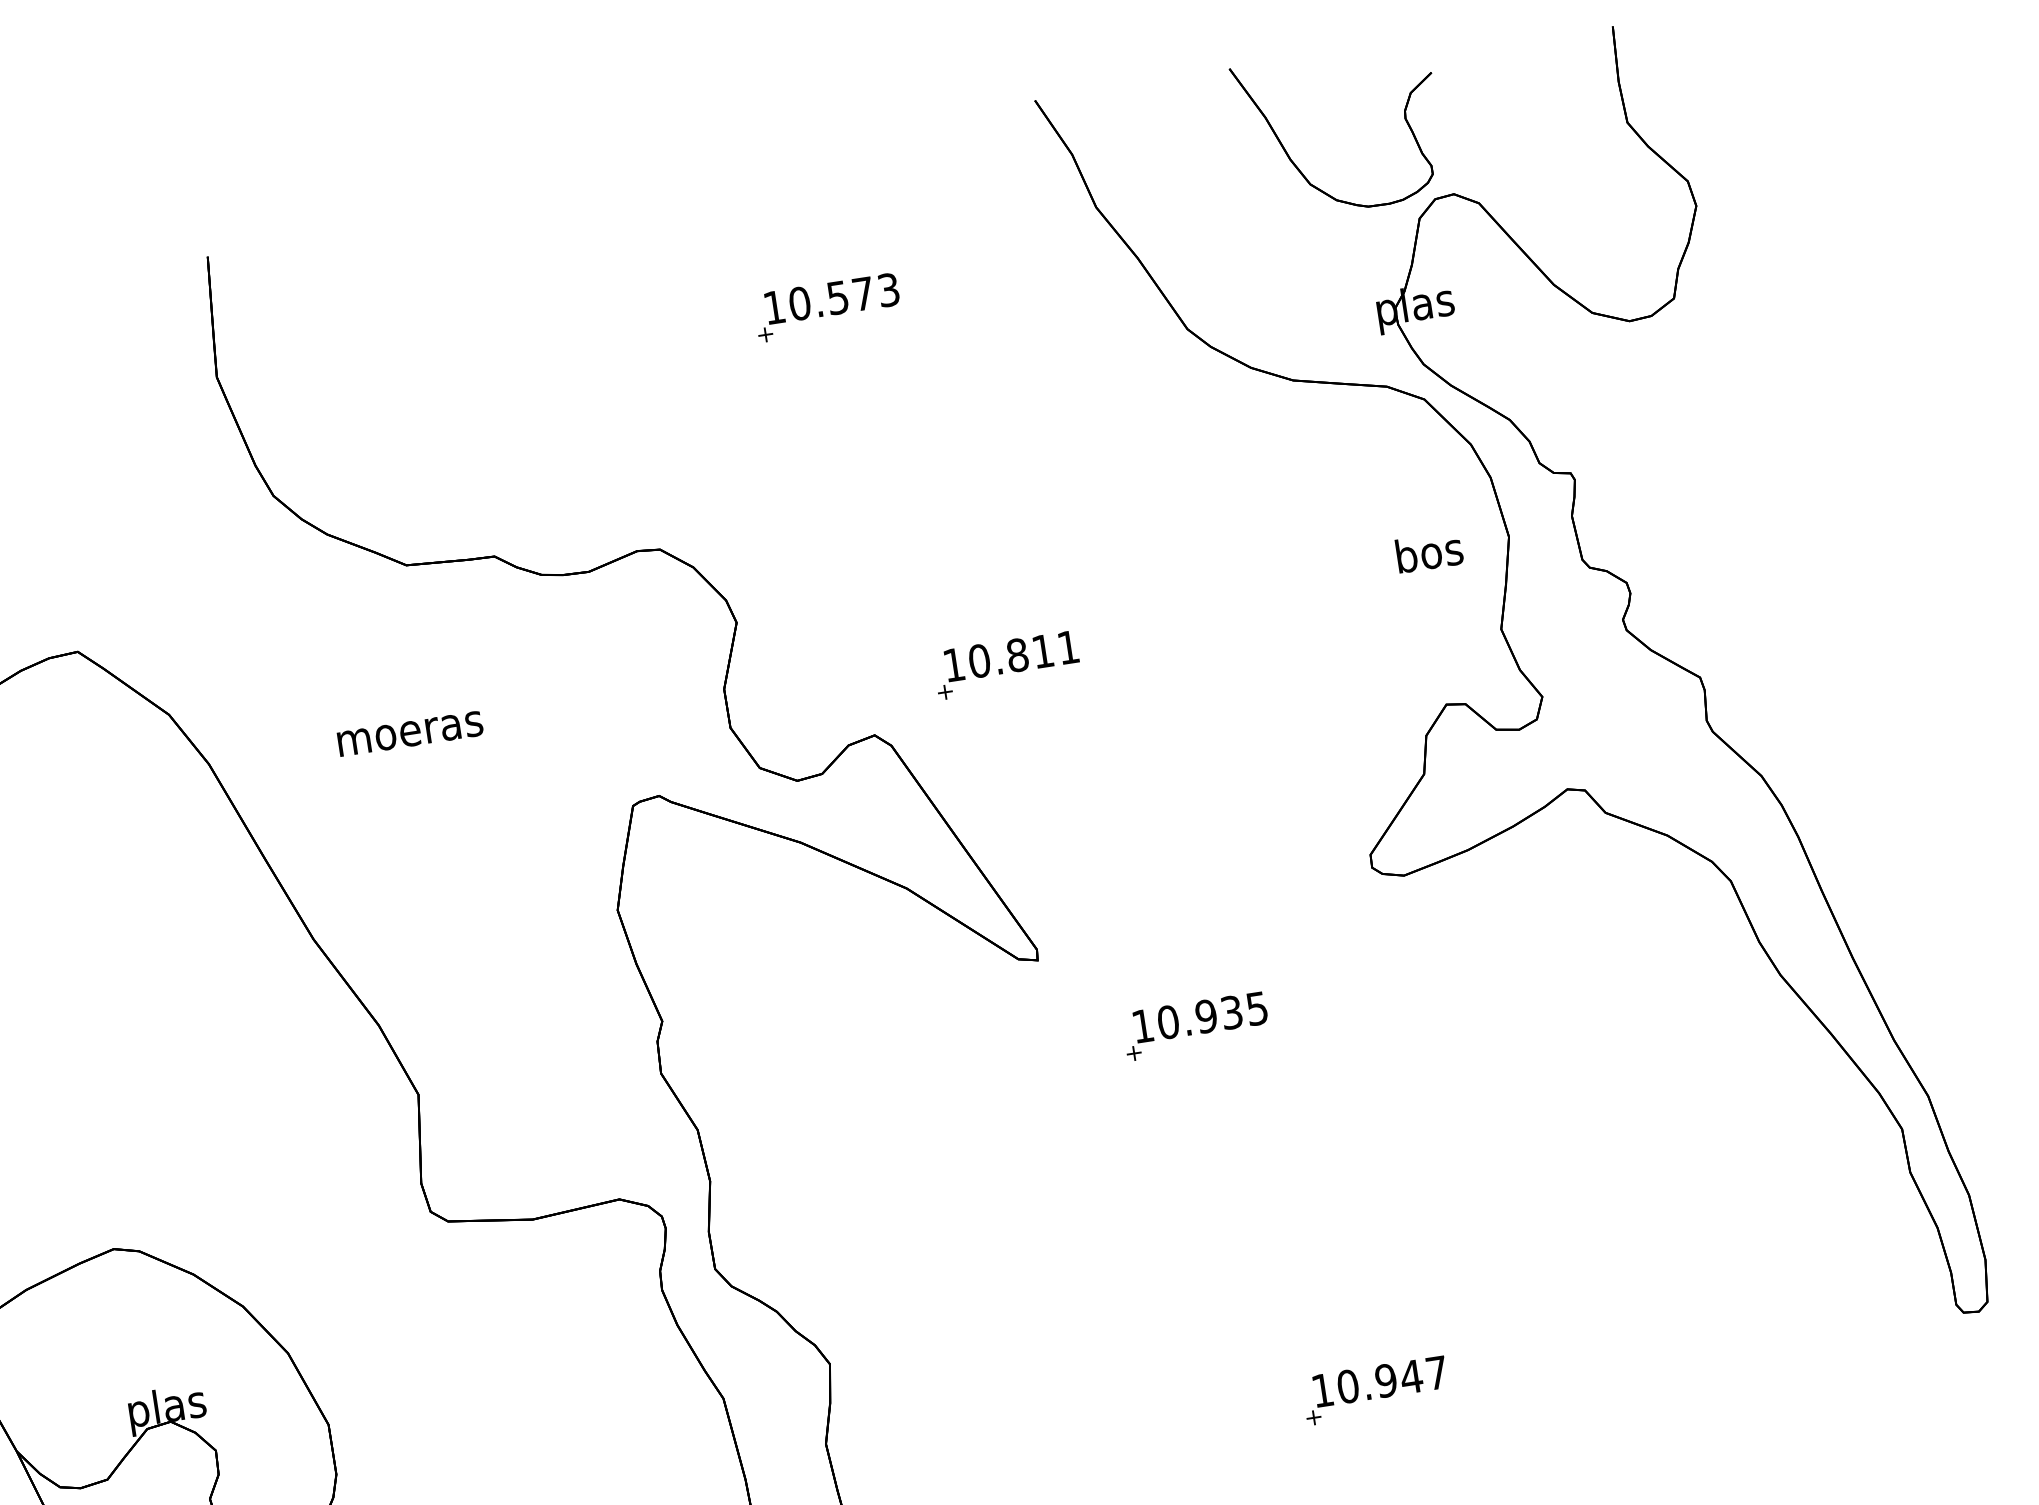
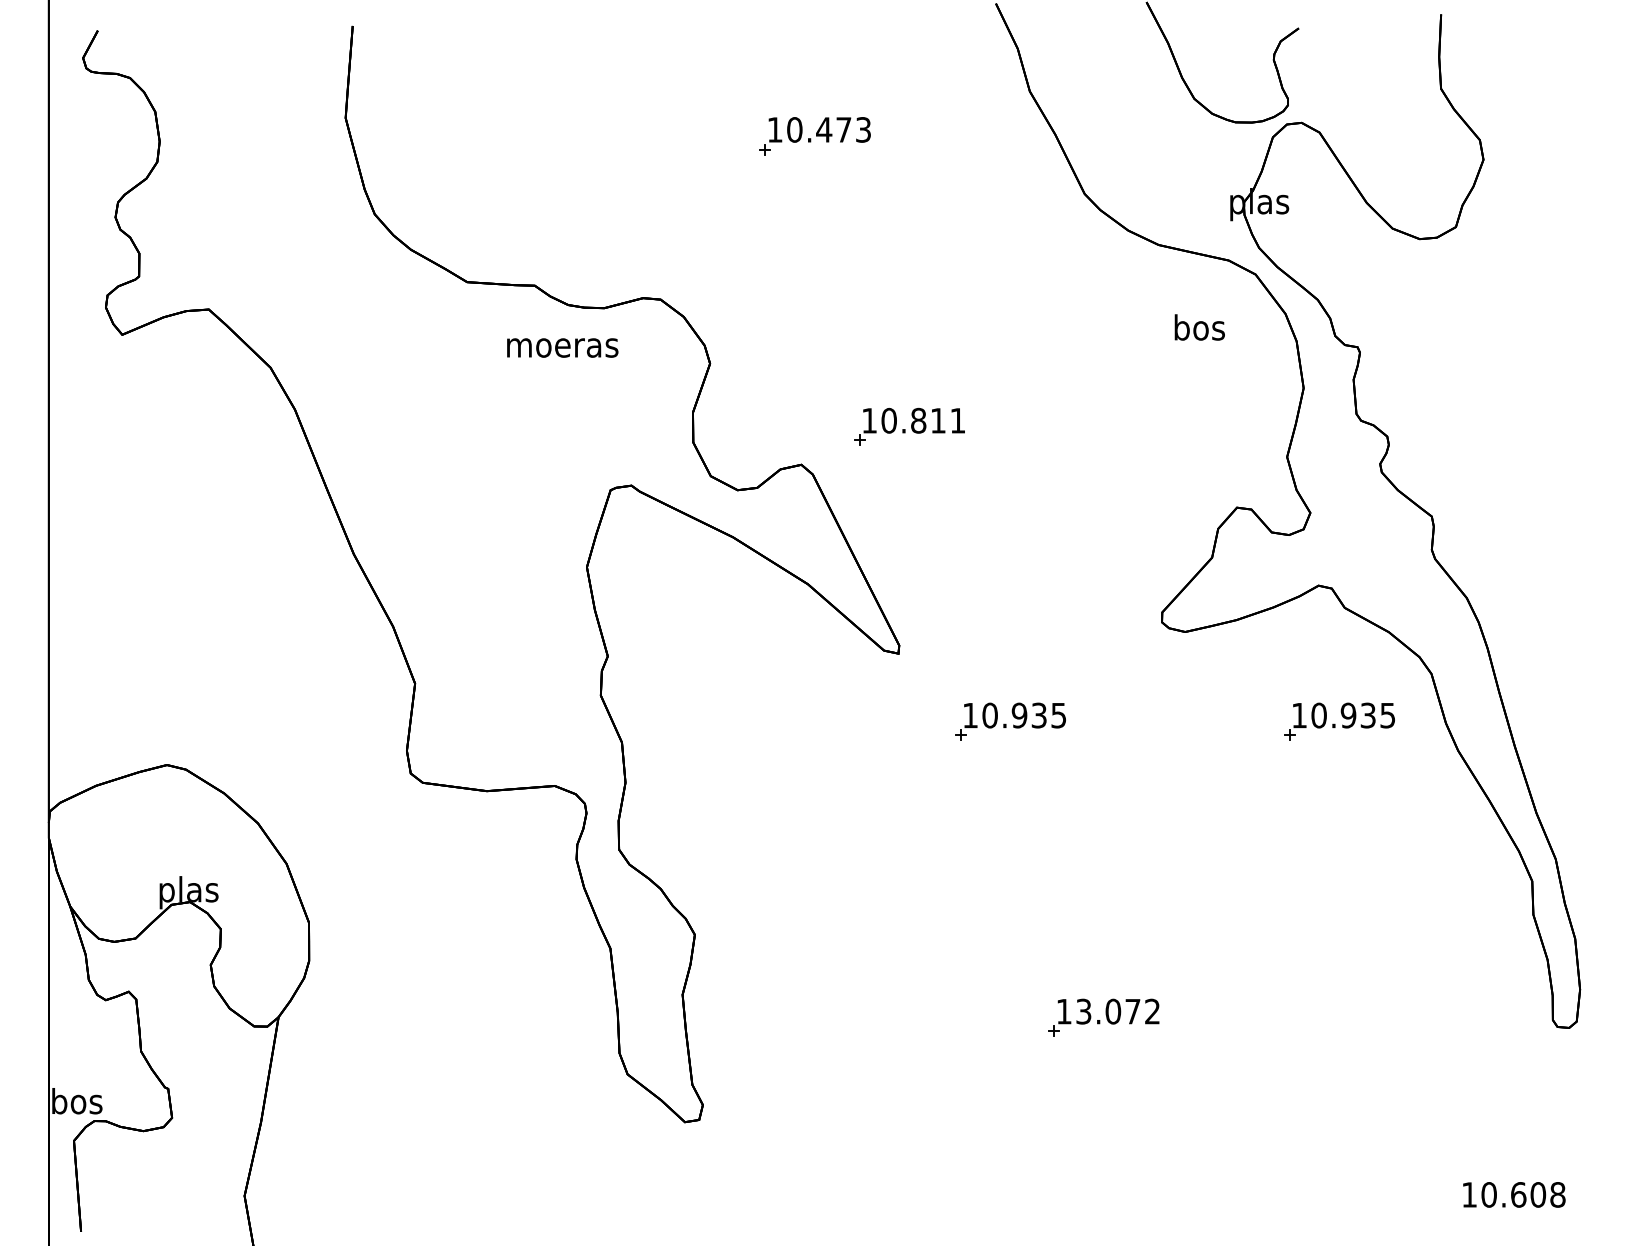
text: (838, 297) -> (824, 129), 10.573 -> 10.473
text: (1429, 552) -> (1199, 327), moved
text: (410, 733) -> (562, 347), moved
part: (1621, 960) -> (1339, 721), added
text: (1391, 1379) -> (1117, 1011), 10.947 -> 13.072

